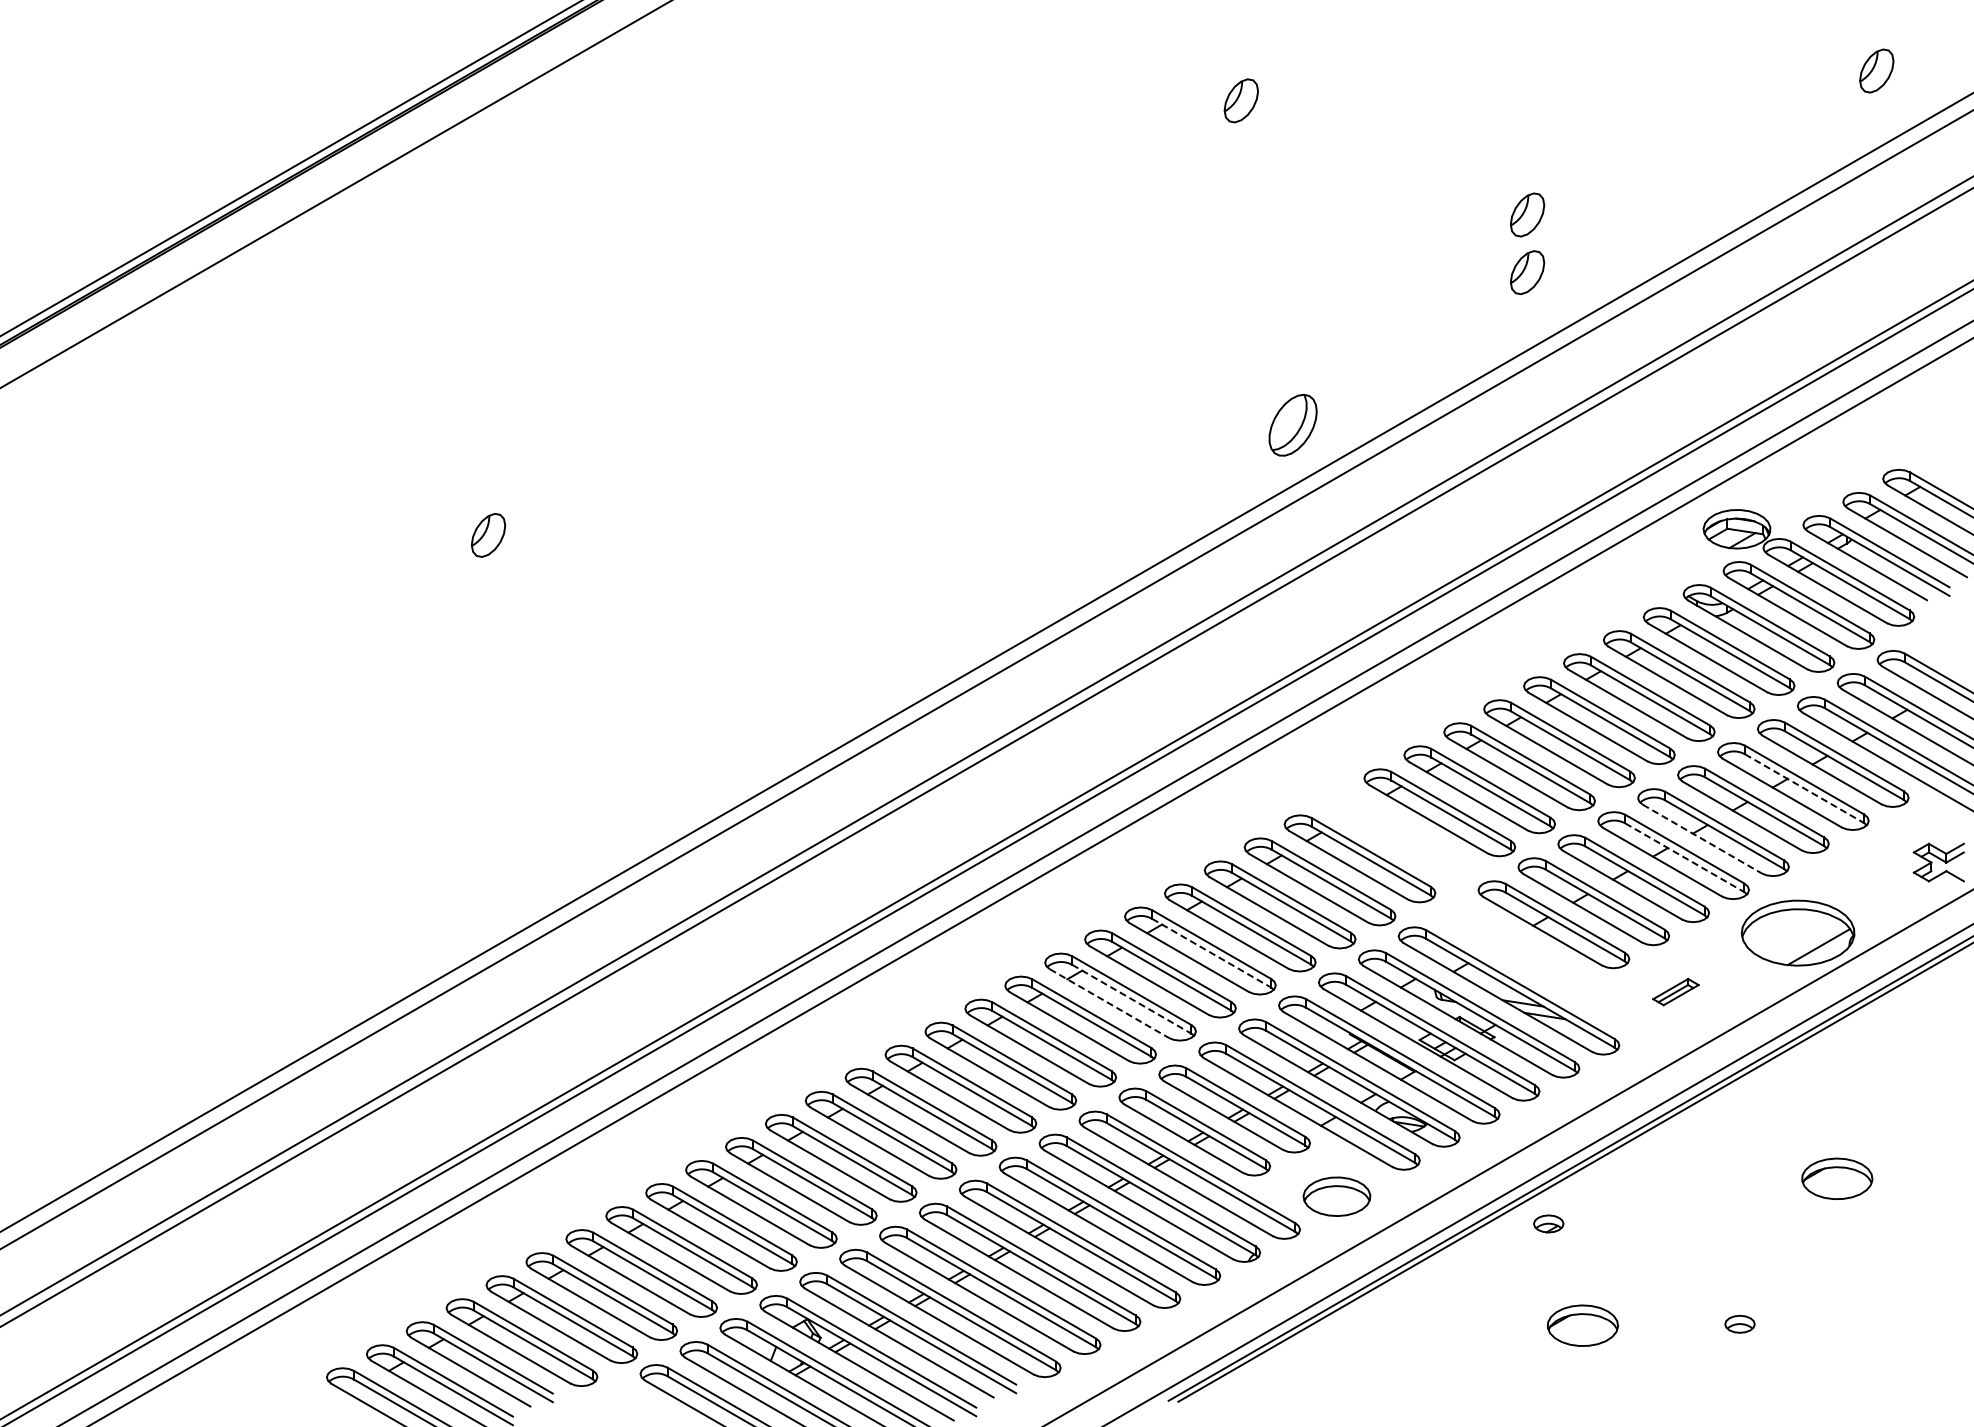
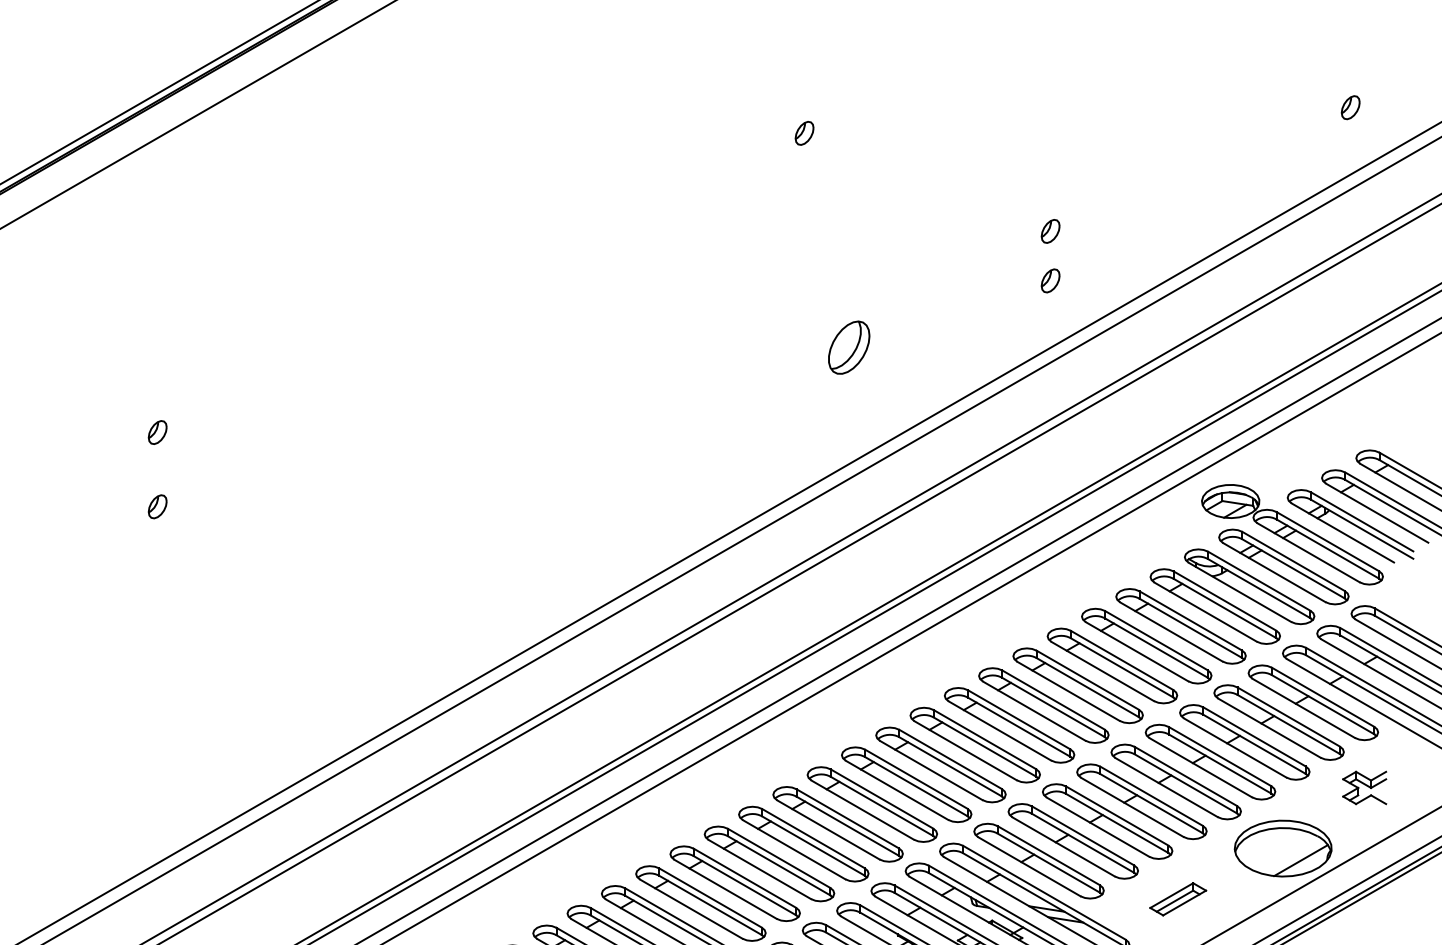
part: (1876, 70) -> (1350, 107), size x0.62
part: (1240, 100) -> (803, 133), size x0.62
part: (1527, 214) -> (1050, 231), size x0.62
part: (1527, 272) -> (1050, 280), size x0.62
part: (1292, 424) -> (848, 347), moved
part: (488, 448) -> (157, 432), added
part: (488, 535) -> (157, 506), size x0.62
line: (1804, 788) -> (1288, 724), dashed -> solid
part: (1399, 835) -> (940, 764), added
line: (1702, 839) -> (1201, 768), dashed -> solid
line: (1684, 857) -> (1185, 783), dashed -> solid
part: (1938, 862) -> (1364, 787), moved
part: (1513, 947) -> (1038, 860), added
line: (1211, 953) -> (779, 866), dashed -> solid
part: (1675, 991) -> (1177, 898), size x1.43
line: (1131, 999) -> (710, 905), dashed -> solid
line: (1109, 1003) -> (691, 909), dashed -> solid

